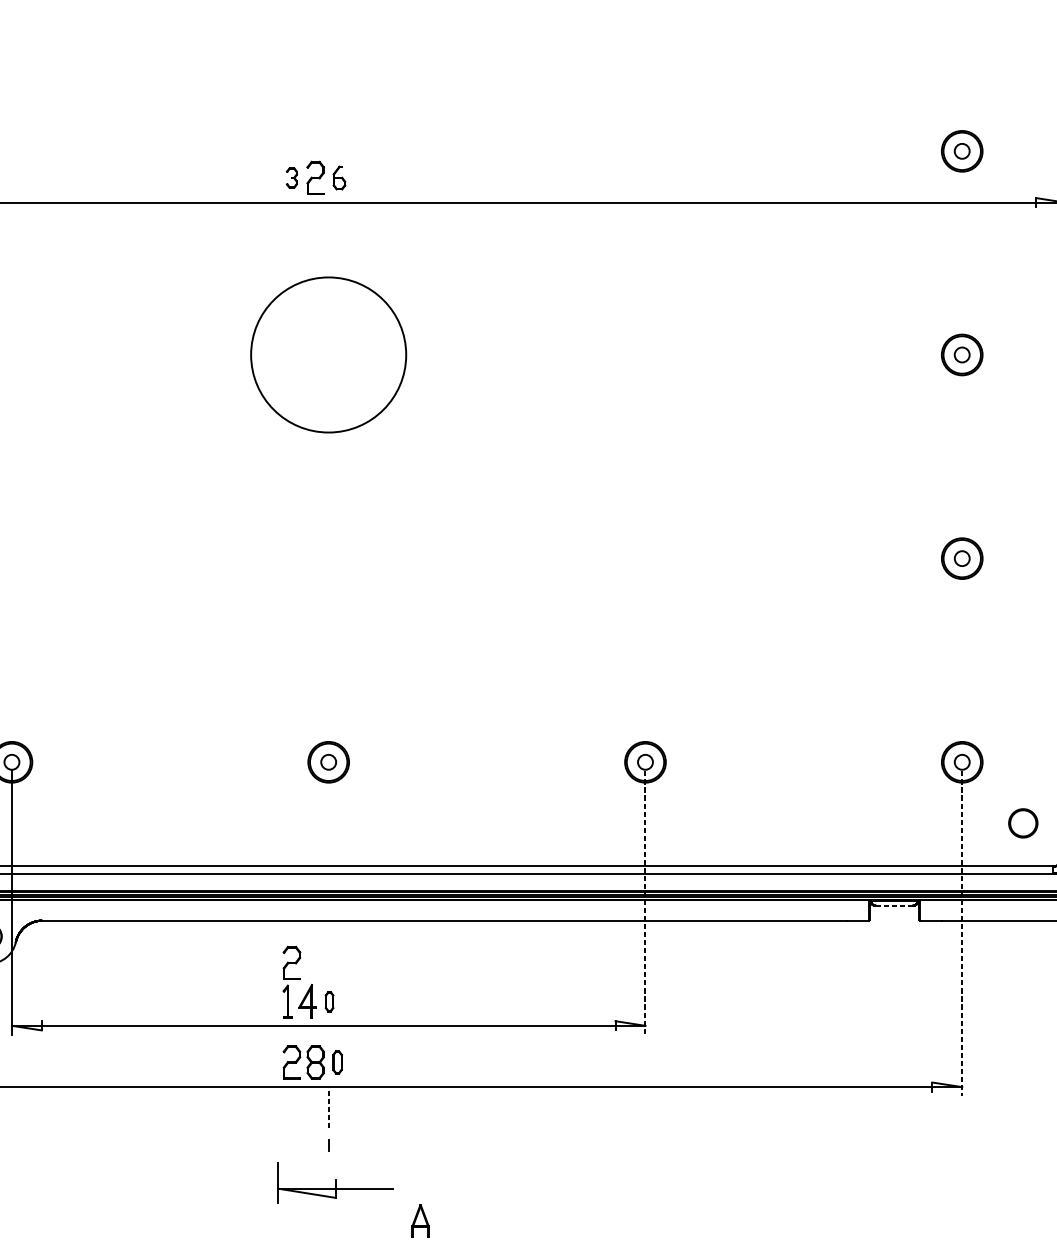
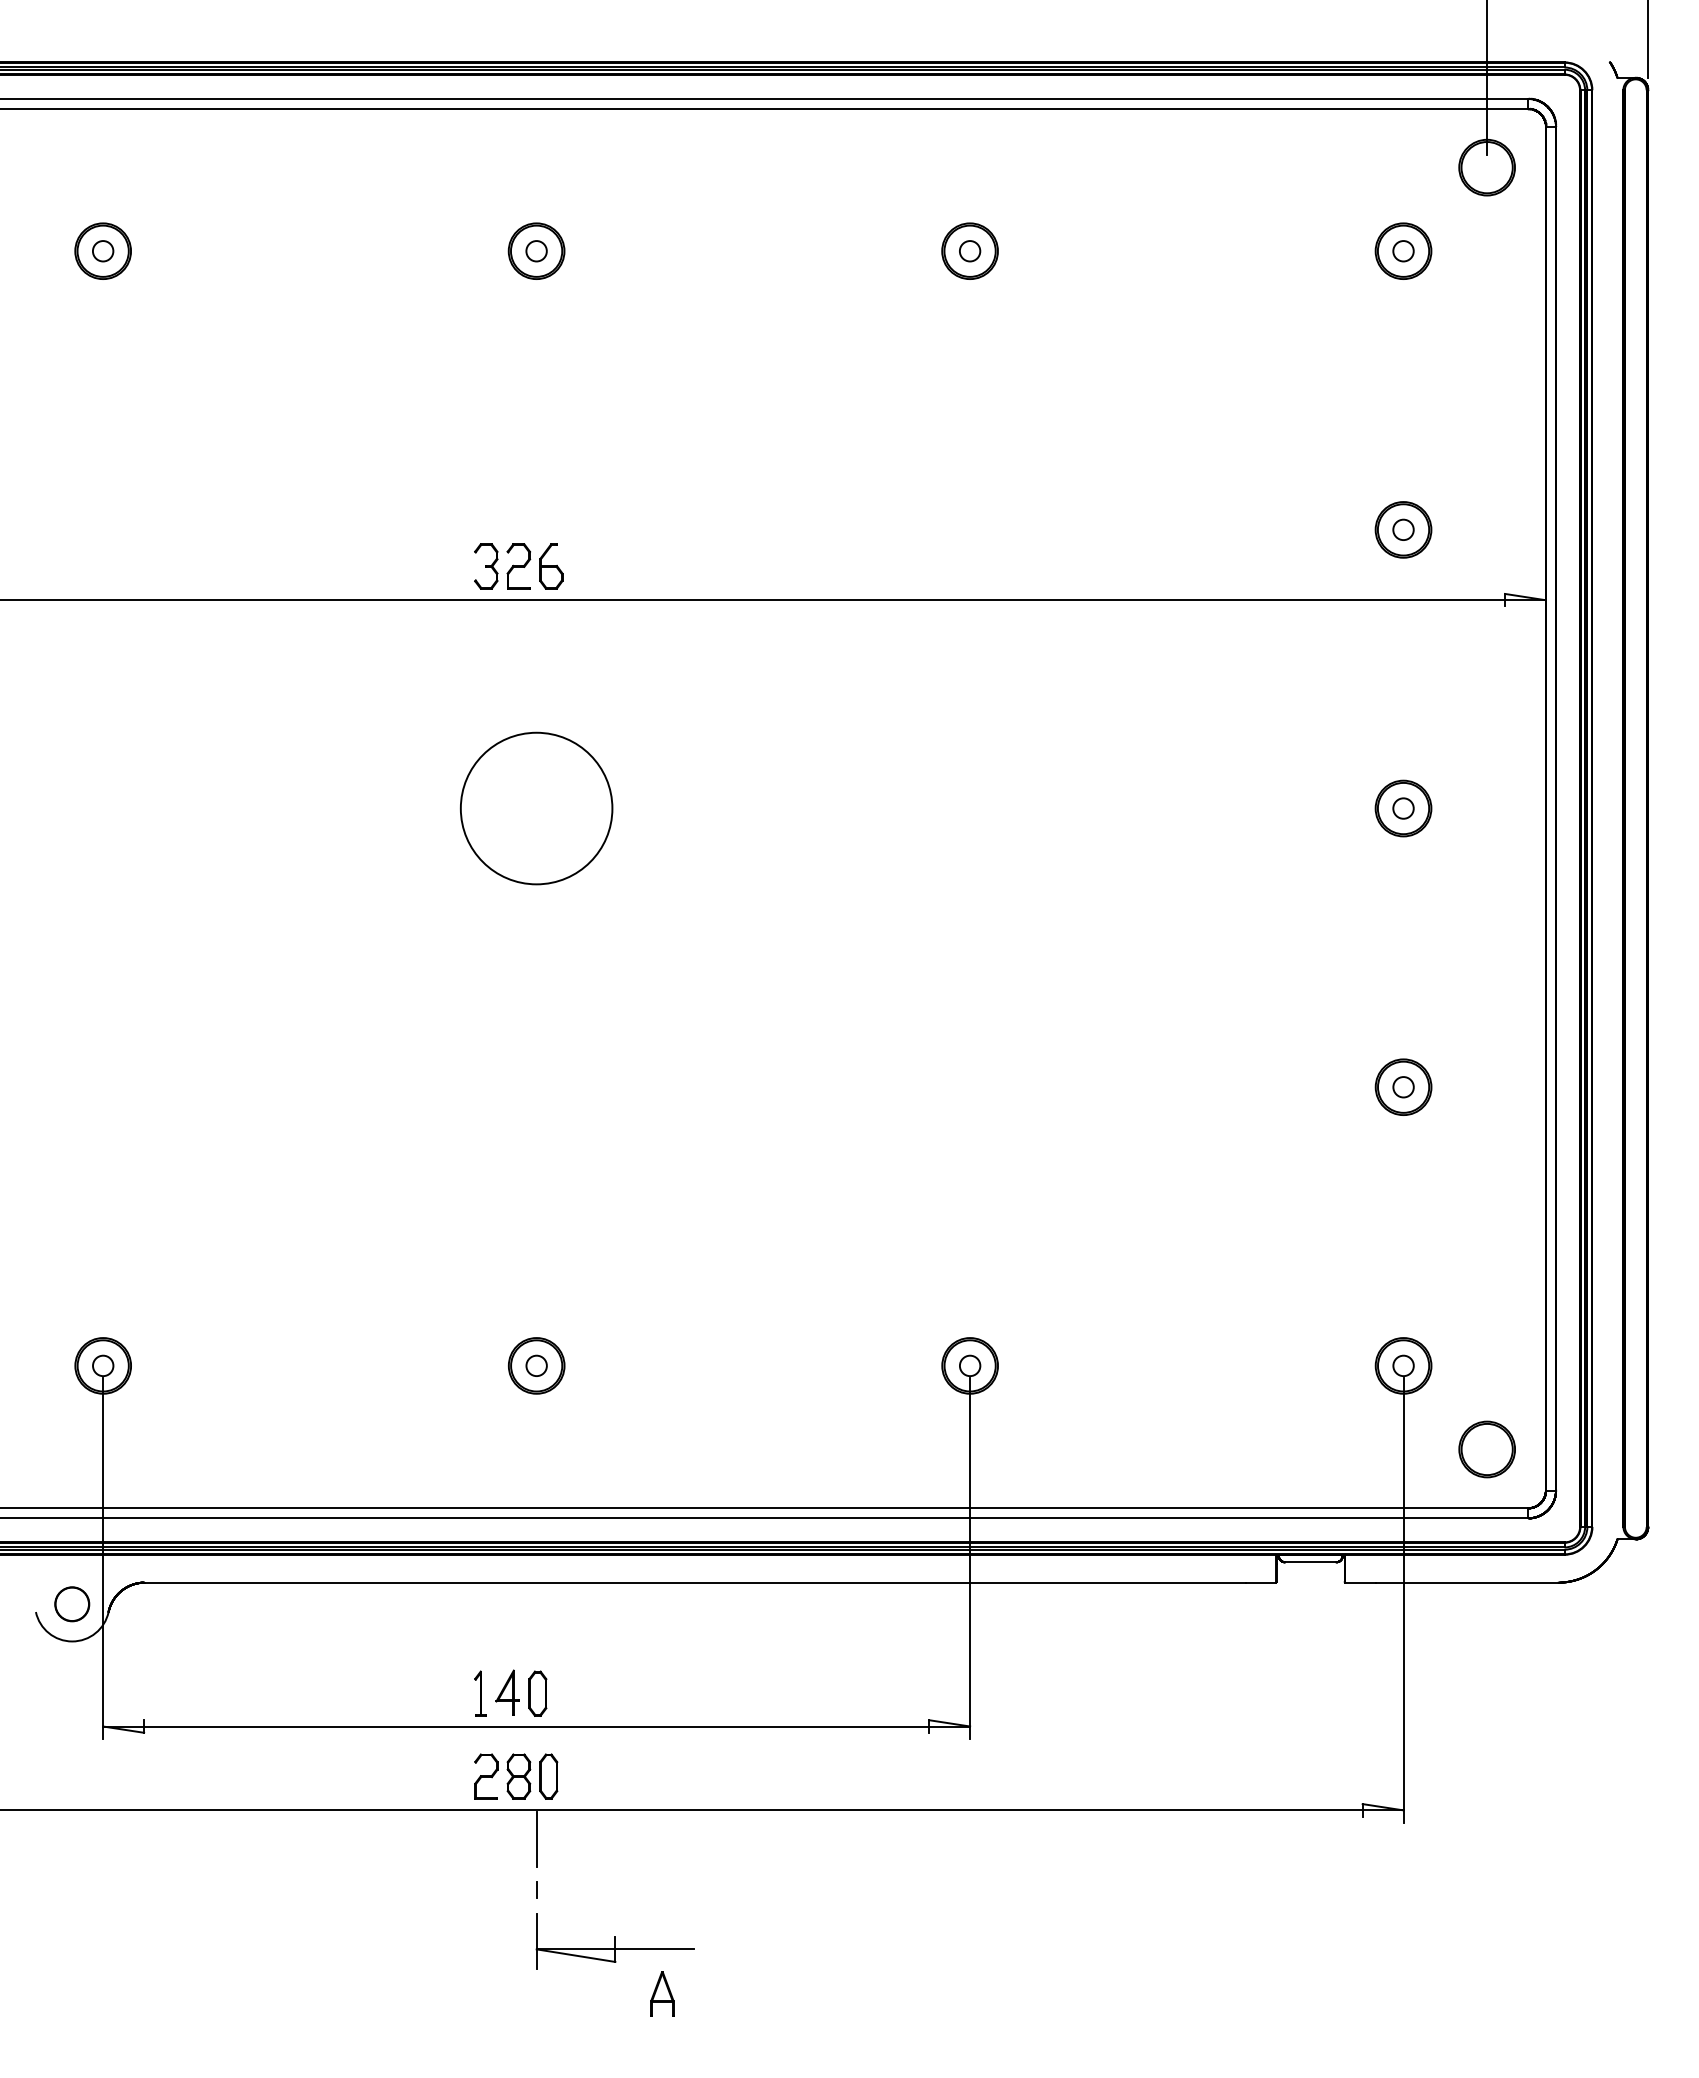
part: (292, 178) -> (486, 566), size x1.67
part: (339, 178) -> (551, 566), size x1.43
circle: (328, 354) -> (536, 808), size x0.71
part: (1022, 823) -> (1486, 1449), size x1.43
line: (645, 903) -> (970, 1559), dashed -> solid
line: (894, 905) -> (1310, 1562), dashed -> solid
line: (962, 934) -> (1403, 1601), dashed -> solid
part: (292, 962) -> (486, 1640), removed
part: (329, 1001) -> (537, 1693), size x1.67
part: (337, 1062) -> (548, 1776), size x1.43
line: (328, 1108) -> (536, 1839), dashed -> solid
part: (335, 1182) -> (614, 1941), moved

